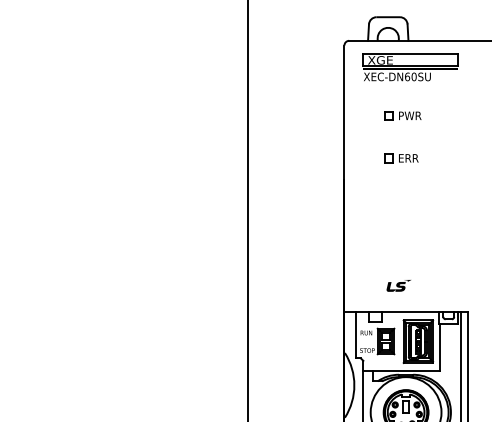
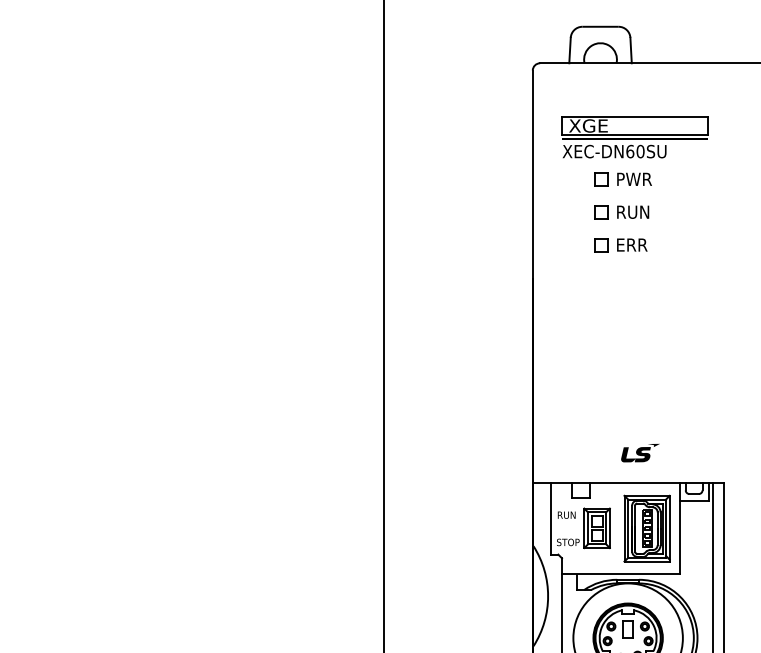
part: (410, 67) -> (634, 137), moved
part: (401, 136) -> (621, 211), added
part: (398, 285) -> (639, 452), moved

